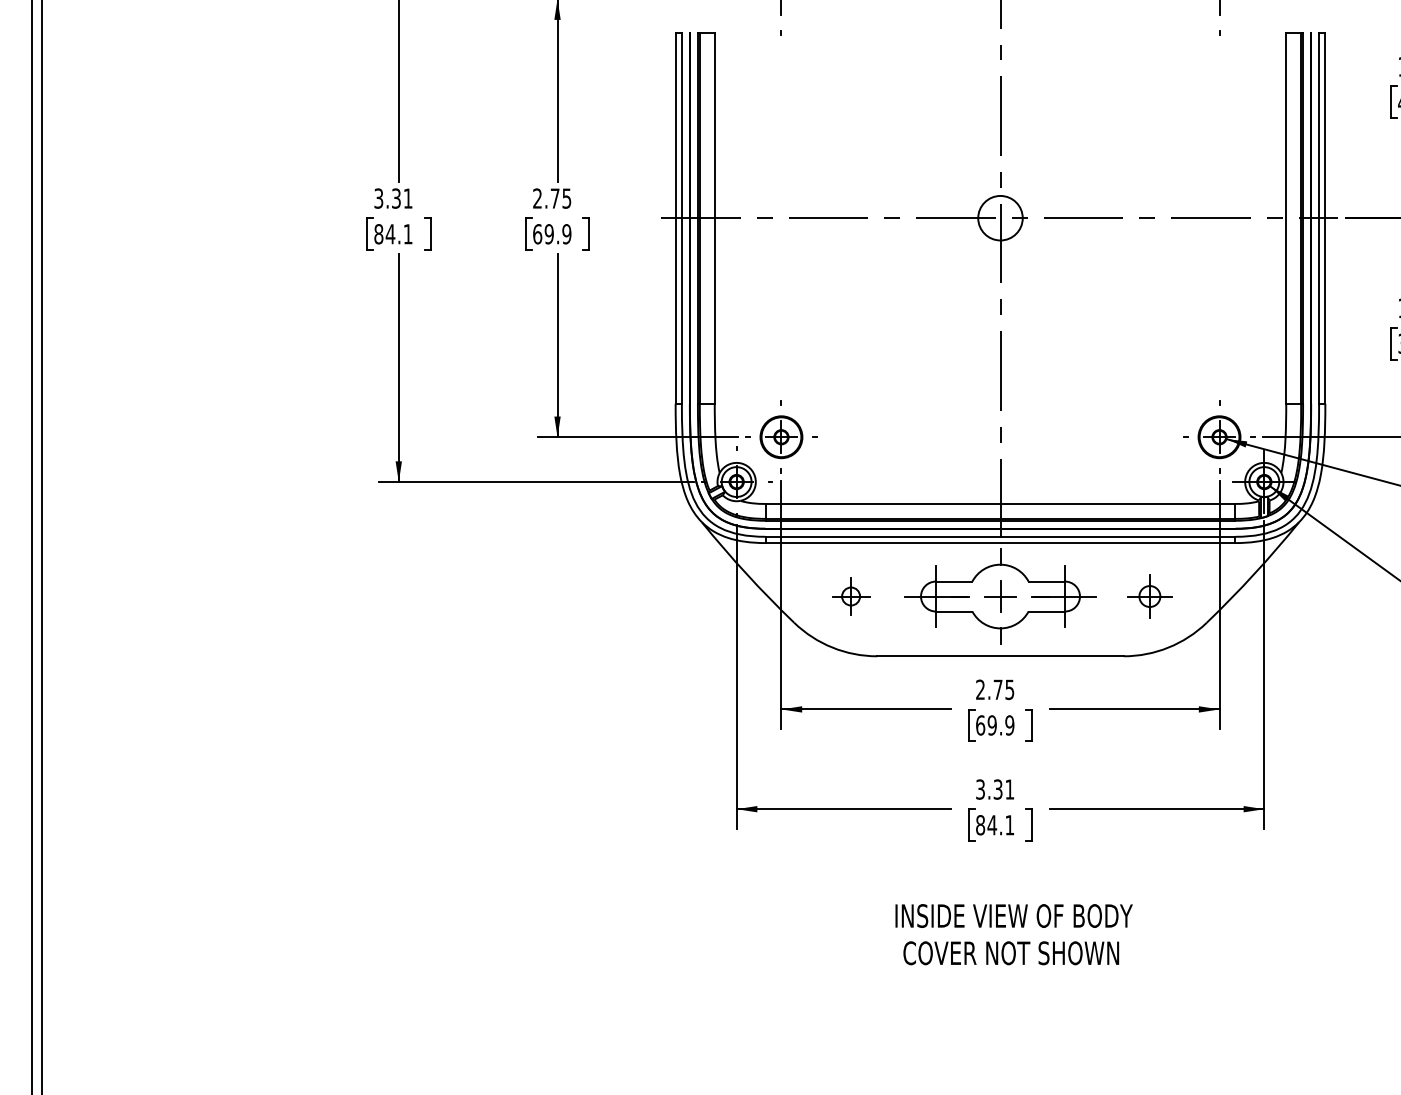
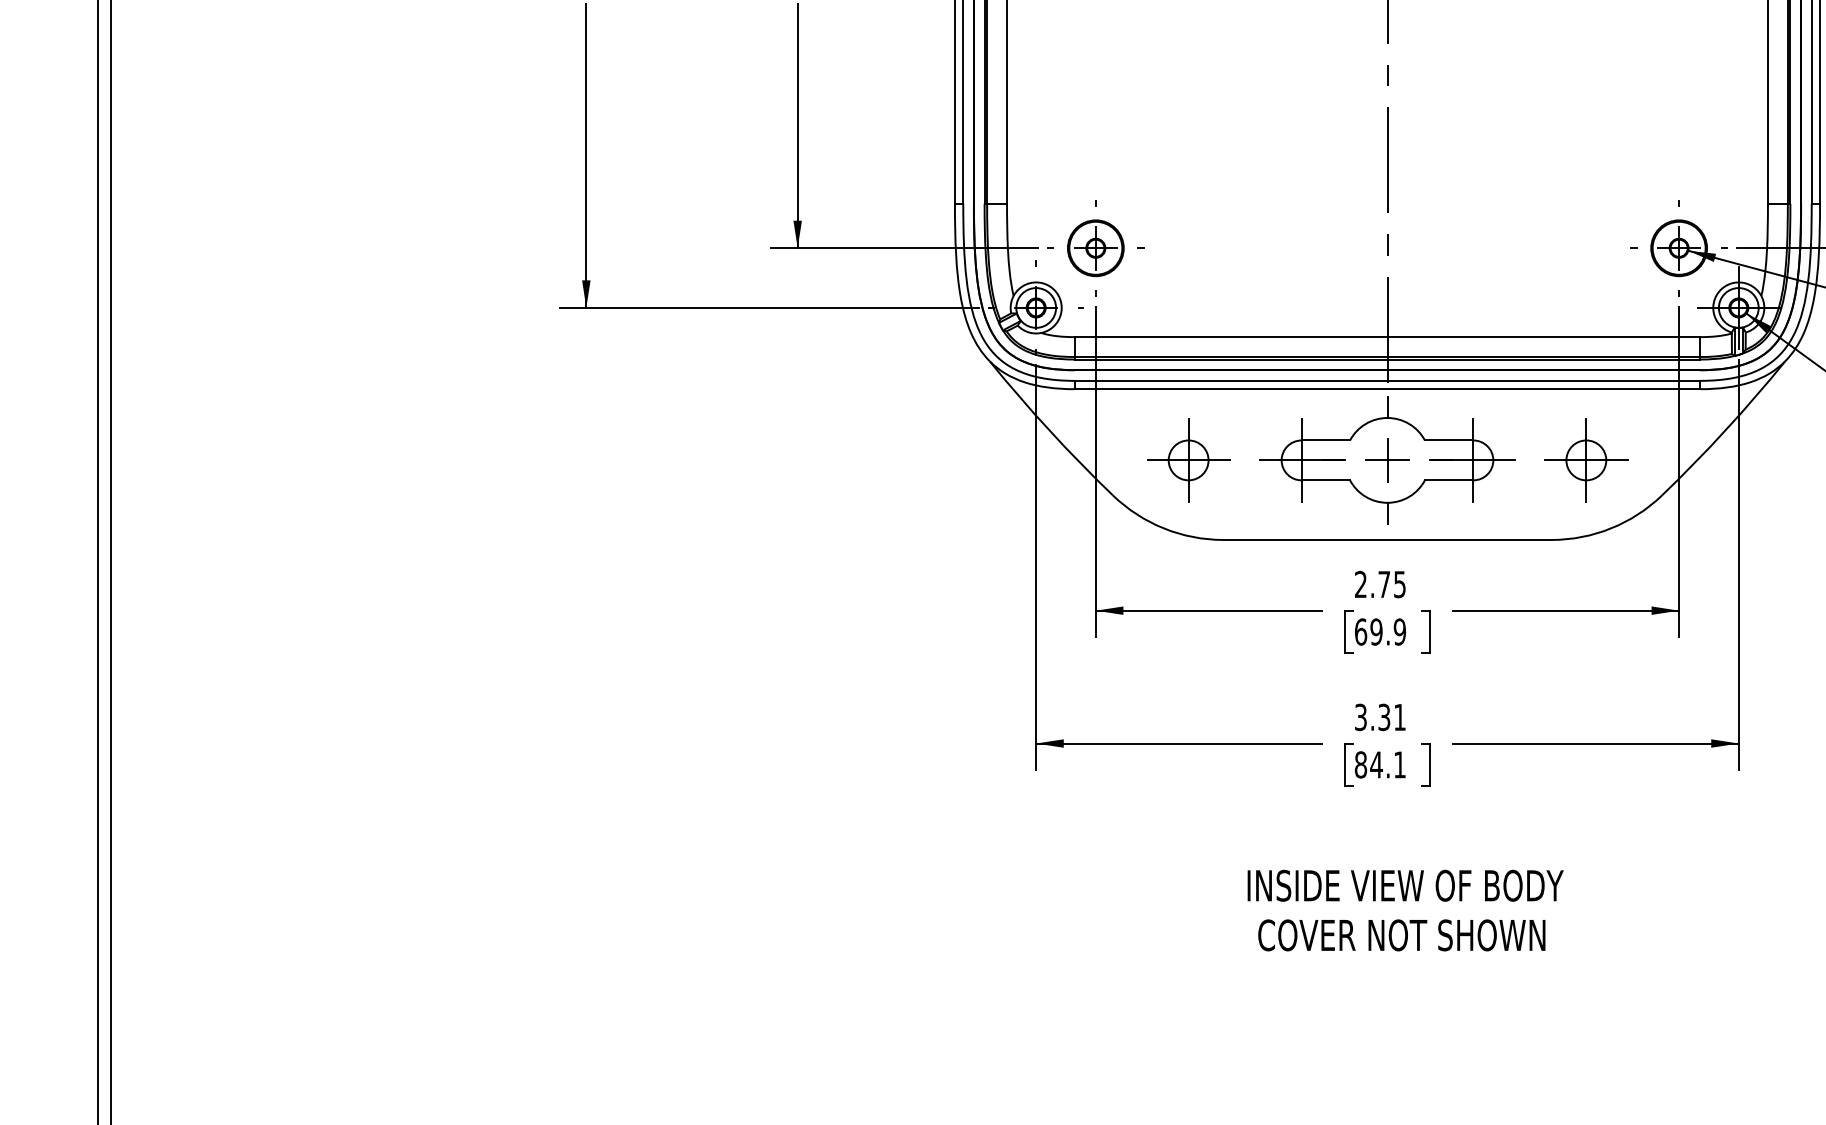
part: (850, 596) -> (1187, 460), size x1.67
part: (1149, 596) -> (1585, 460), size x1.43

